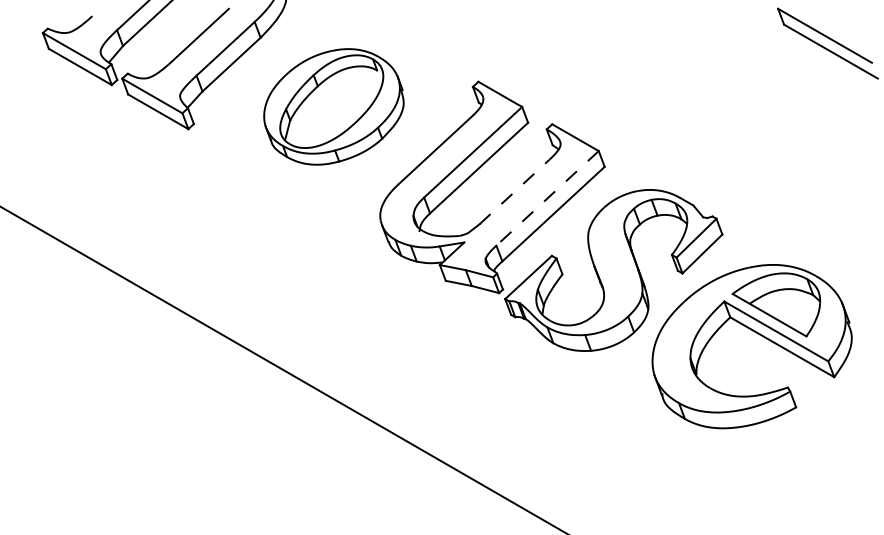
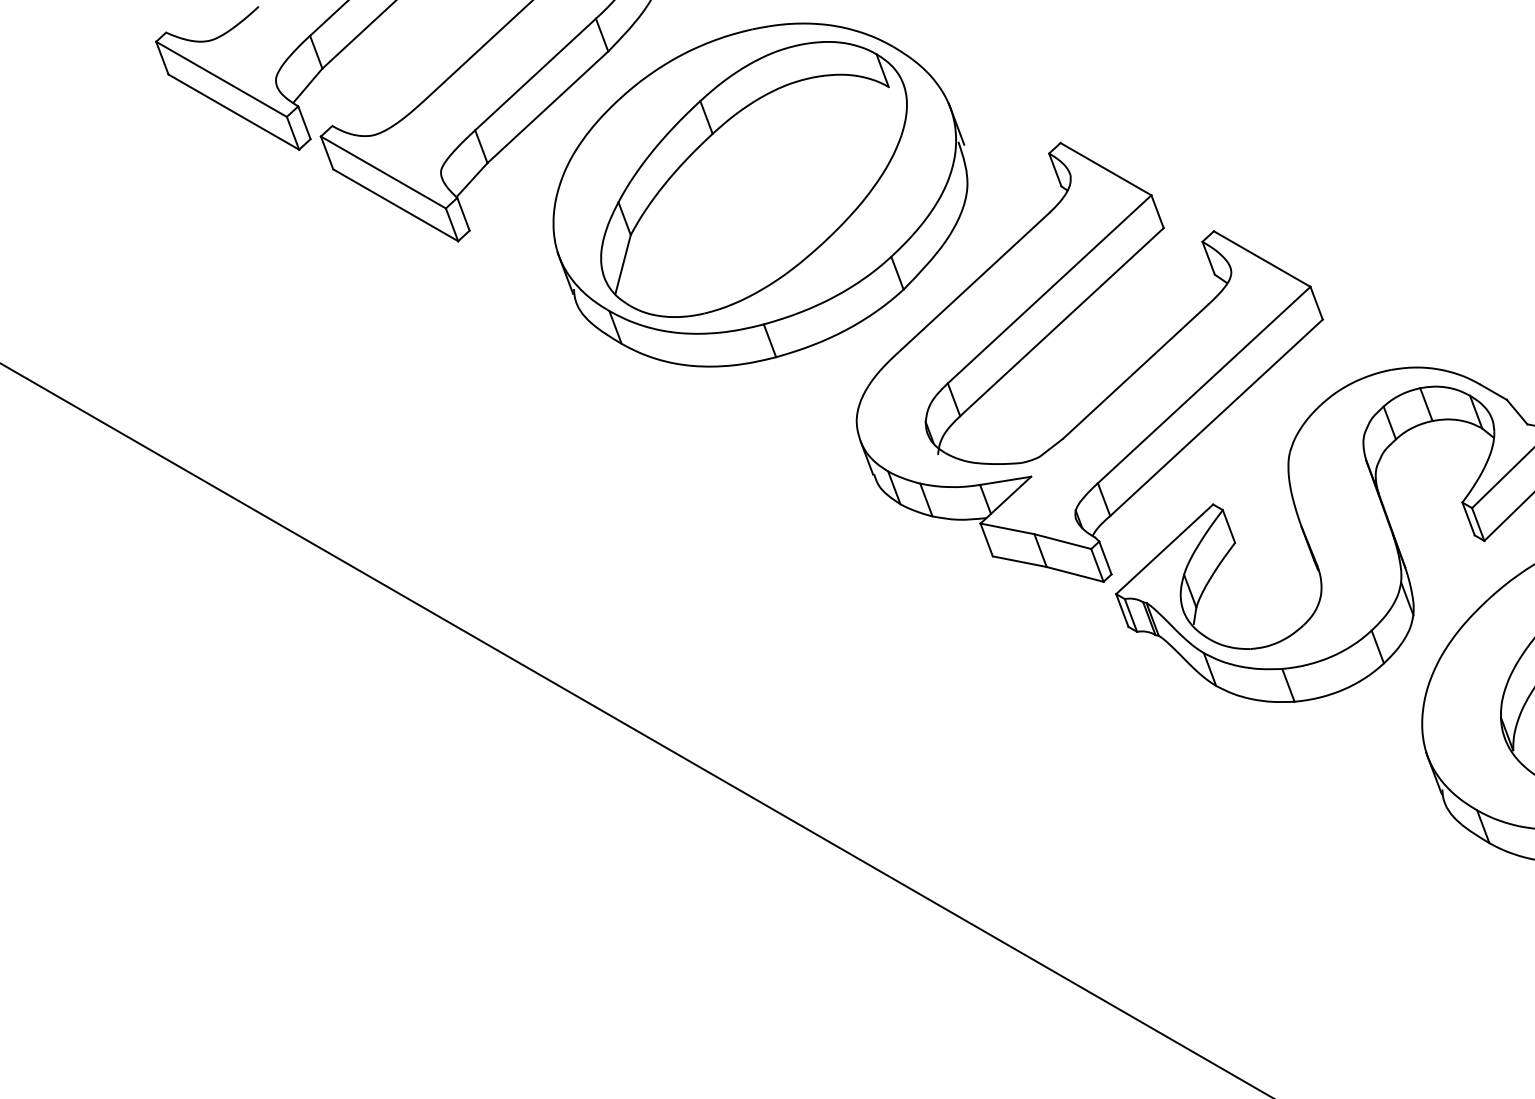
part: (333, 106) -> (759, 194), size x1.43
line: (514, 191) -> (1135, 370), dashed -> solid
line: (547, 198) -> (1204, 385), dashed -> solid

